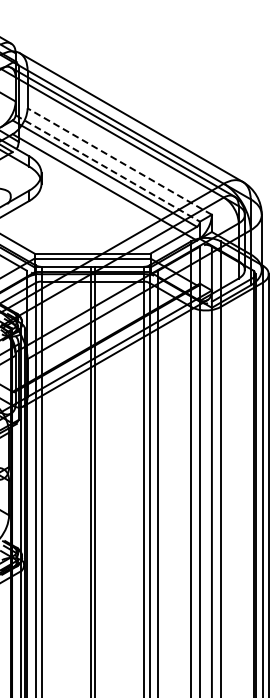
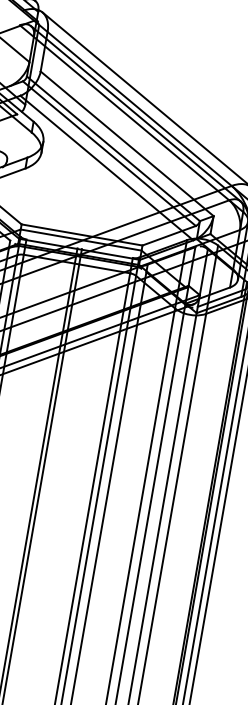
line: (119, 161) -> (126, 143), dashed -> solid
line: (108, 168) -> (114, 148), dashed -> solid

